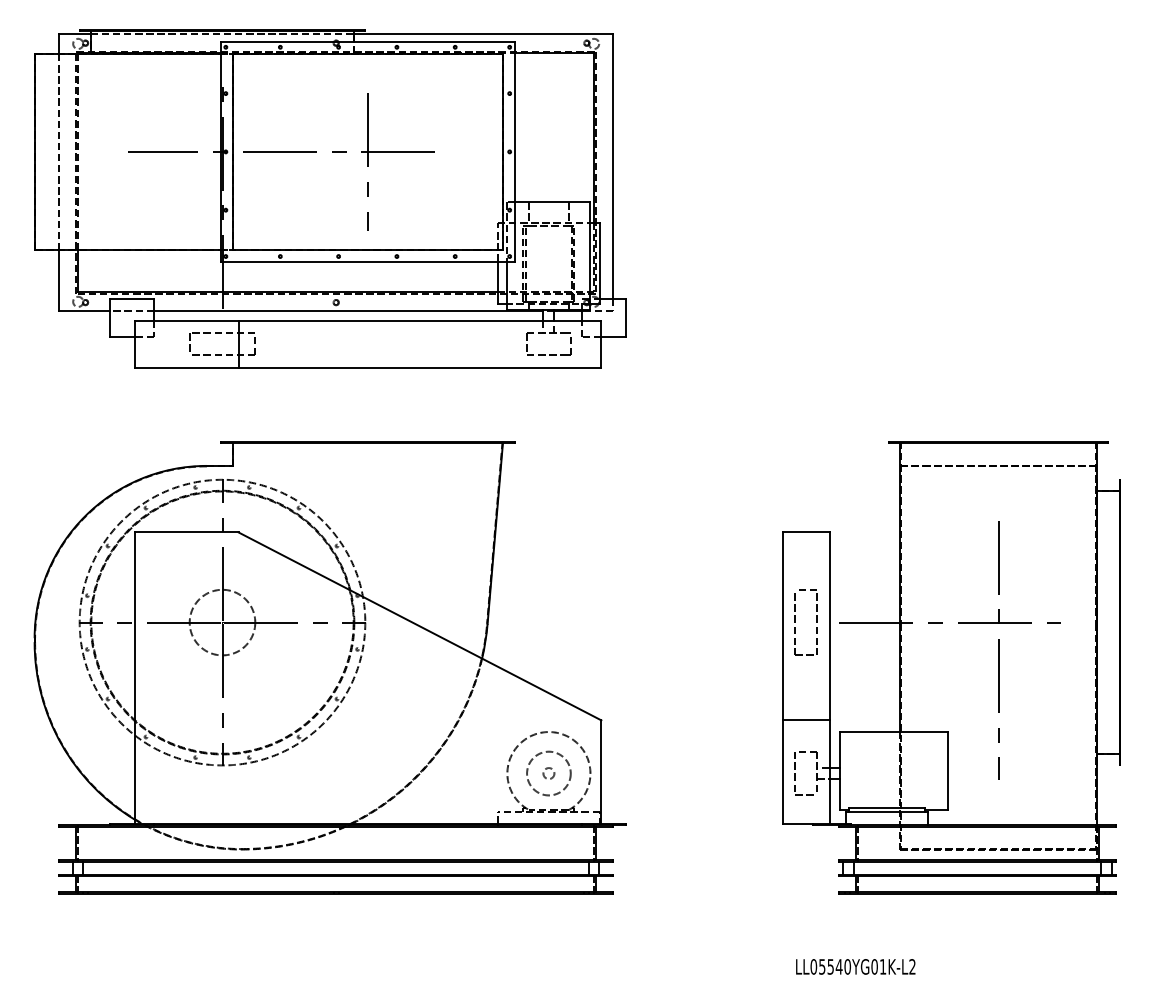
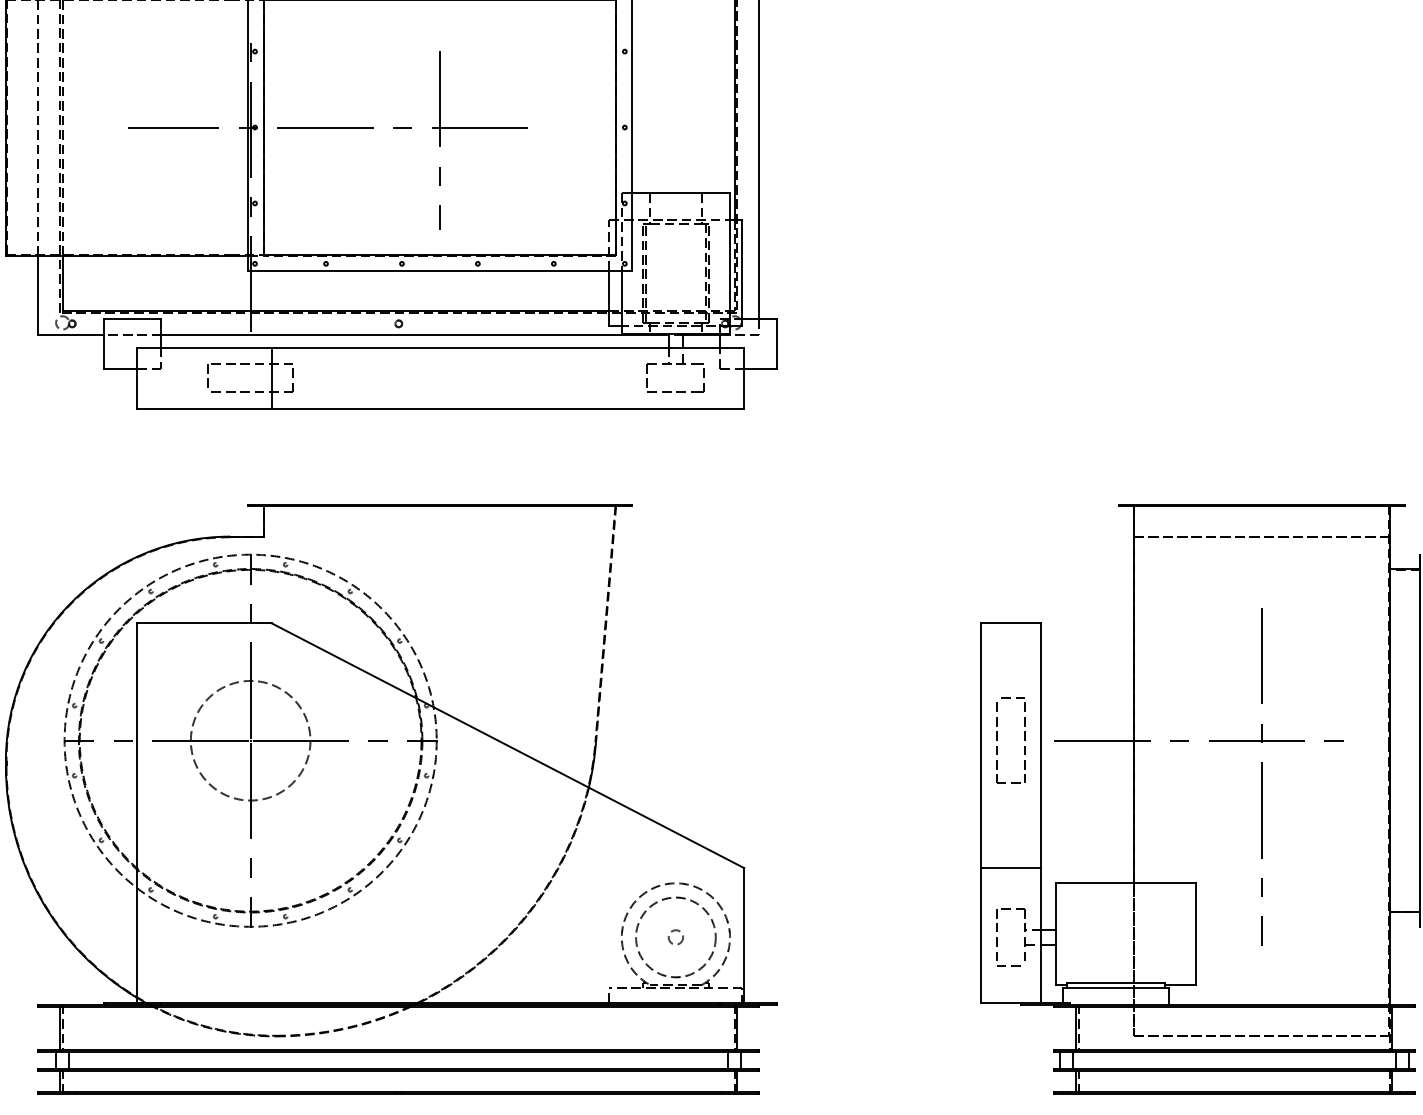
line: (495, 533) -> (606, 624), solid -> dashed
circle: (222, 622) -> (250, 740), size x1.4
circle: (548, 773) -> (675, 937), size x1.4

